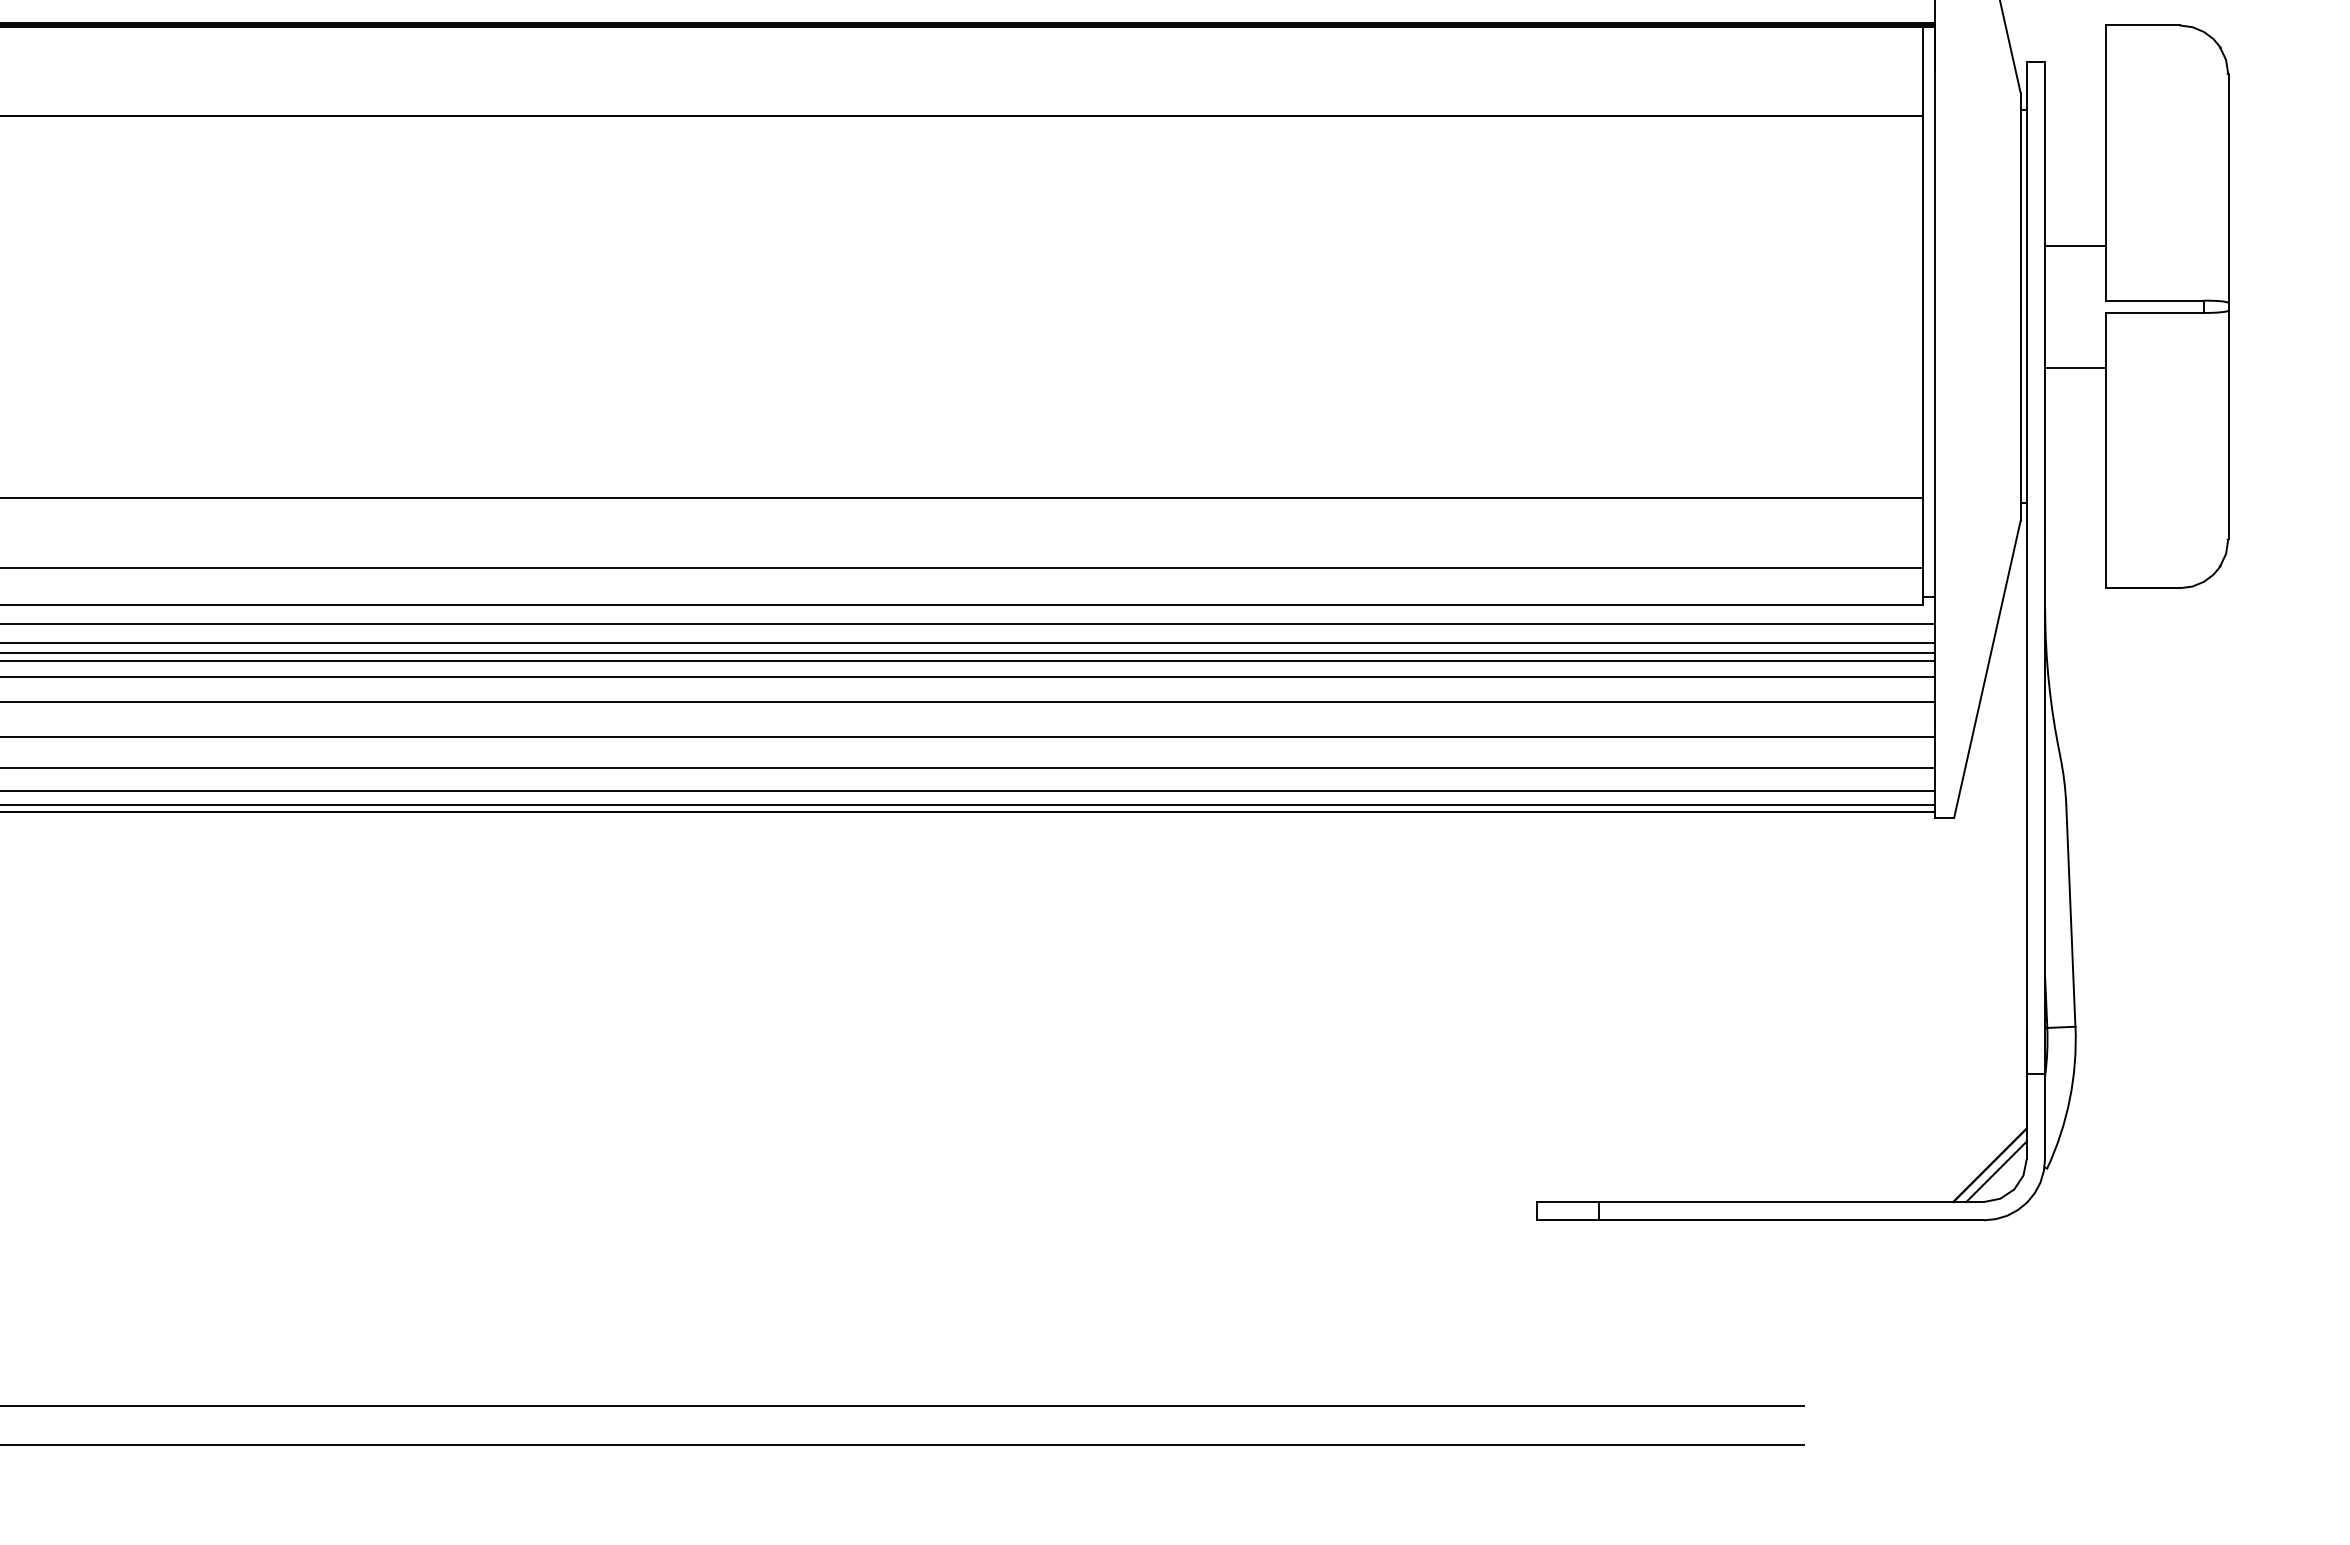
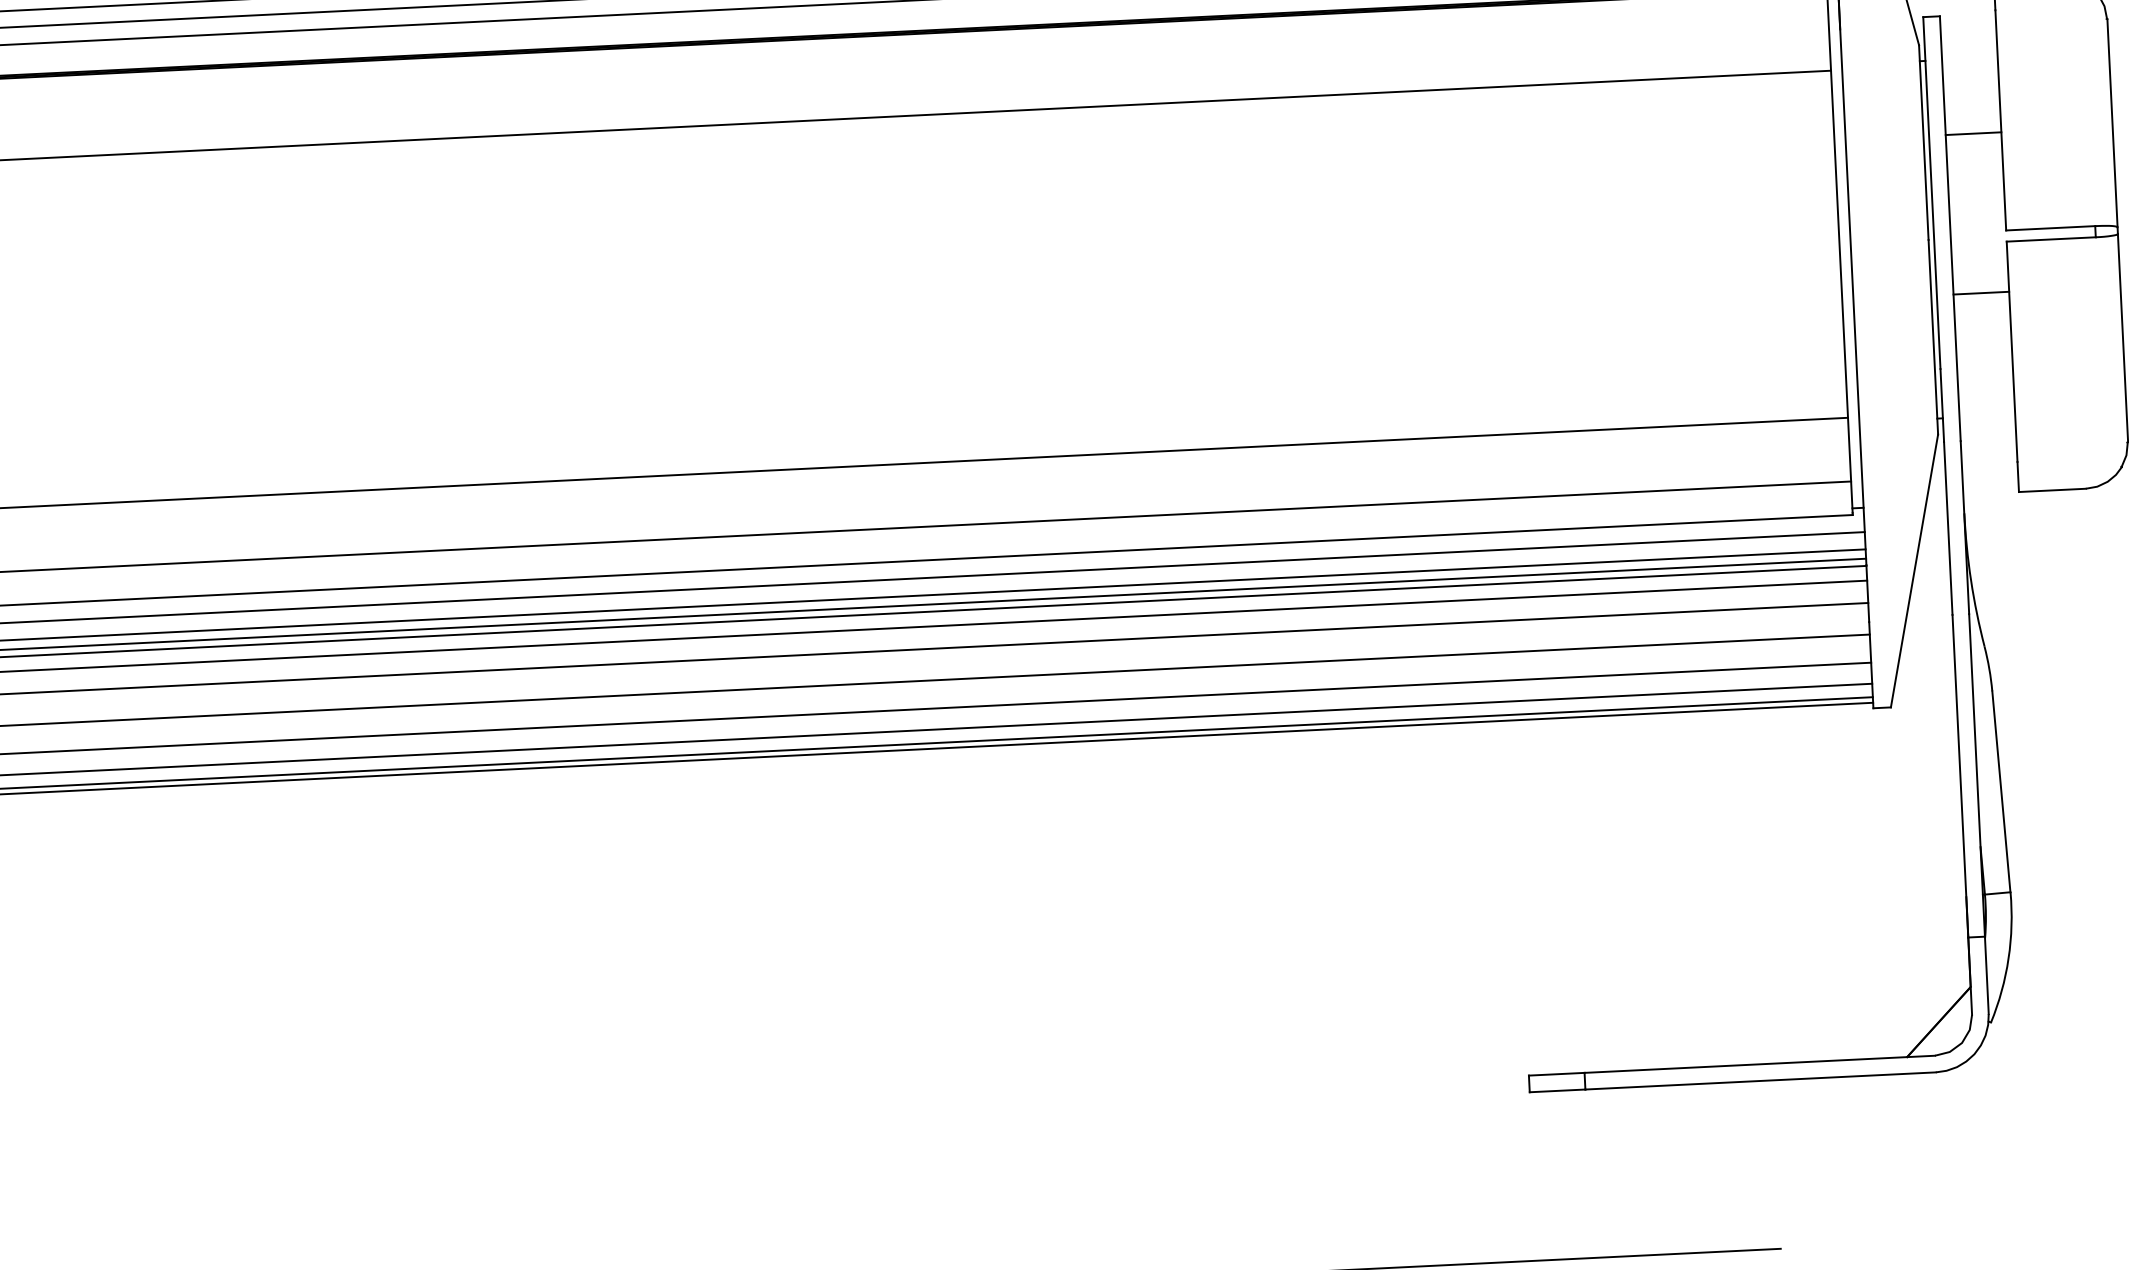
line: (2075, 245) -> (1973, 133), moved
line: (1996, 1171) -> (1945, 1027), removed

